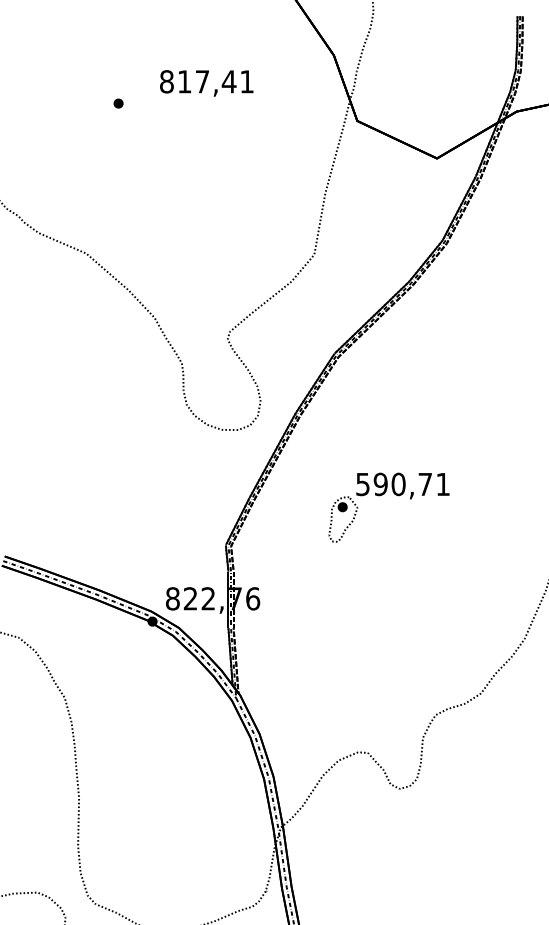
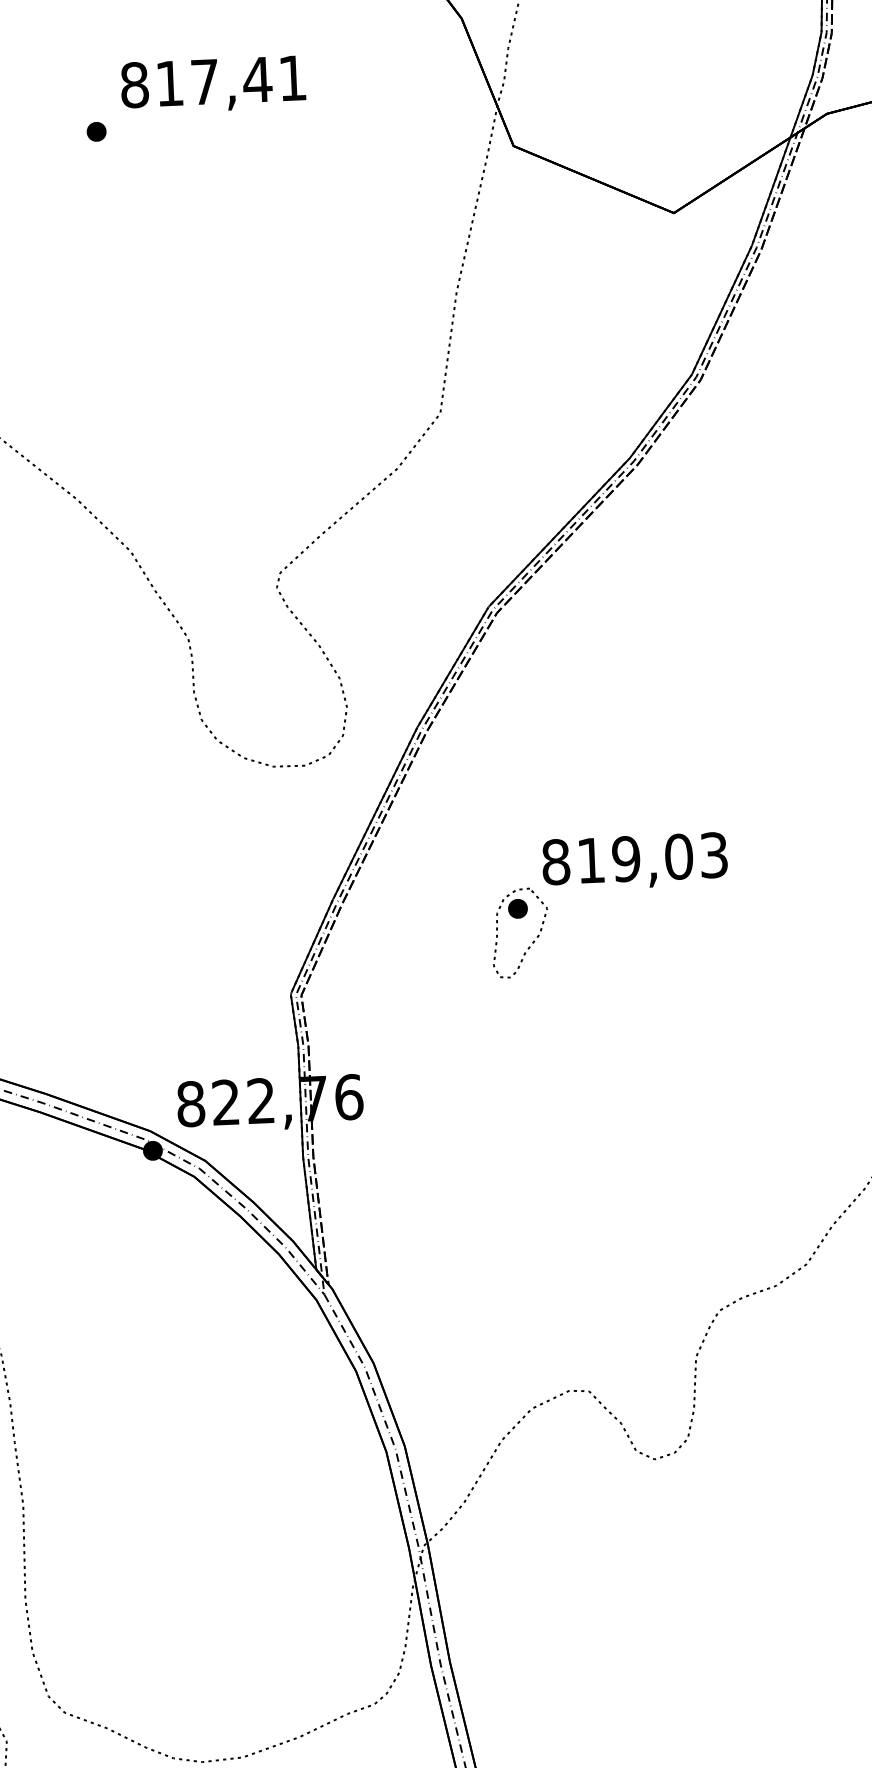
part: (118, 103) -> (96, 131), moved
text: (402, 484) -> (633, 858), 590,71 -> 819,03

